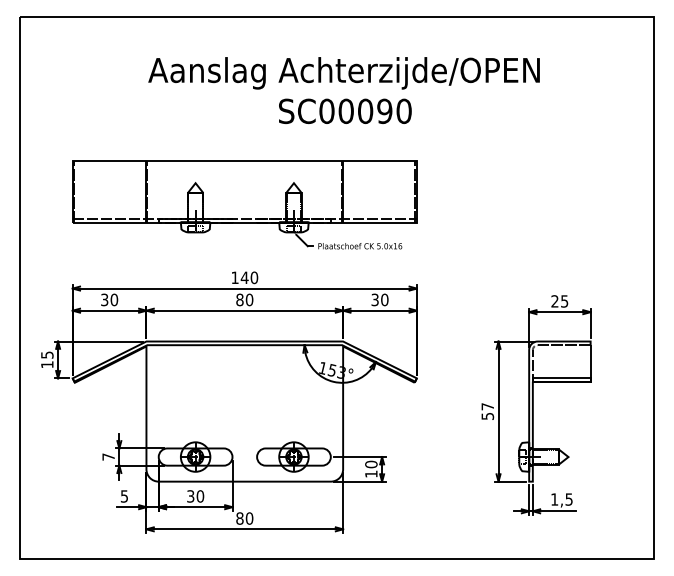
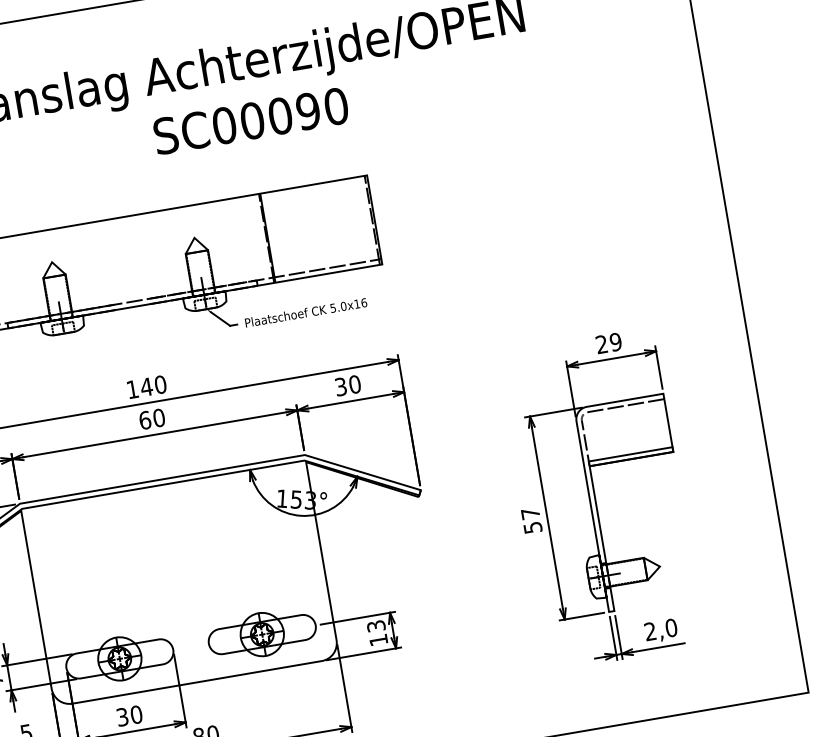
text: (239, 299) -> (144, 419), 80 -> 60
text: (564, 301) -> (615, 342), 25 -> 29
text: (371, 464) -> (376, 626), 10 -> 13
text: (561, 499) -> (660, 629), 1,5 -> 2,0

